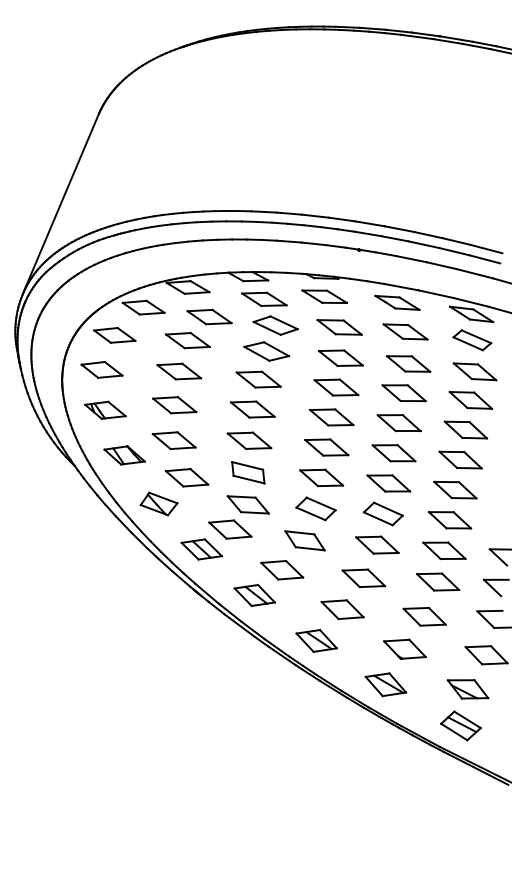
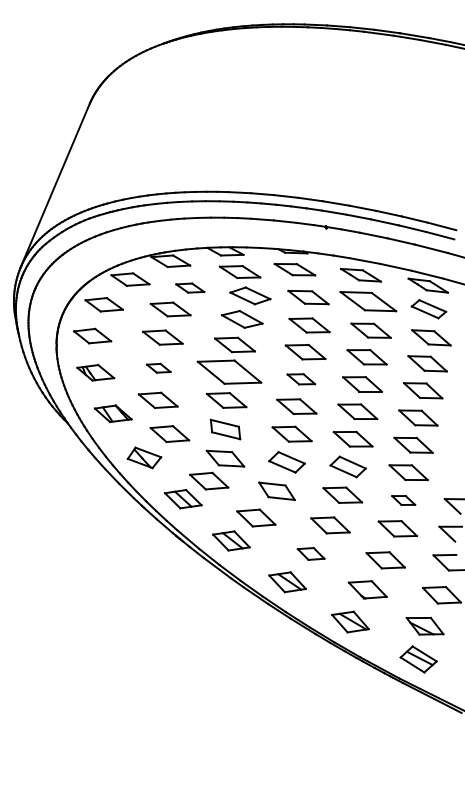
part: (209, 316) -> (190, 287), size x0.7
part: (405, 331) -> (368, 301), size x1.4
part: (174, 405) -> (158, 368), size x0.6
part: (252, 409) -> (229, 372), size x1.6
part: (331, 417) -> (301, 379), size x0.7
part: (444, 550) -> (403, 500), size x0.6
part: (342, 609) -> (311, 553), size x0.7

